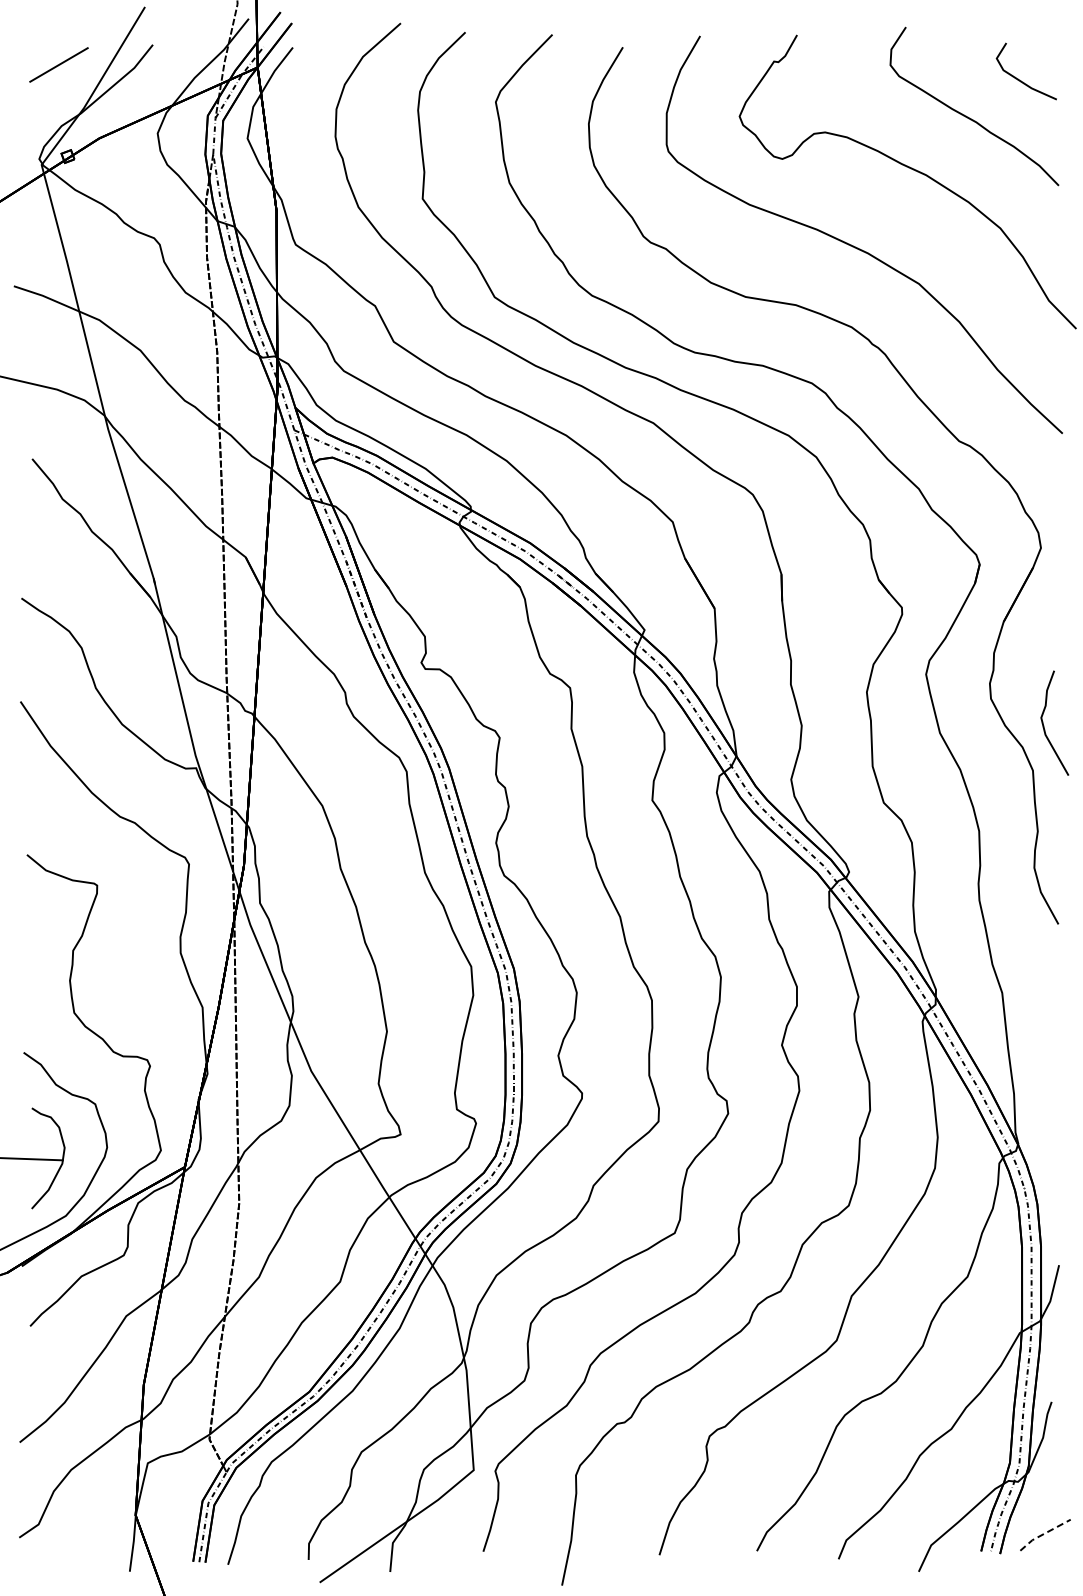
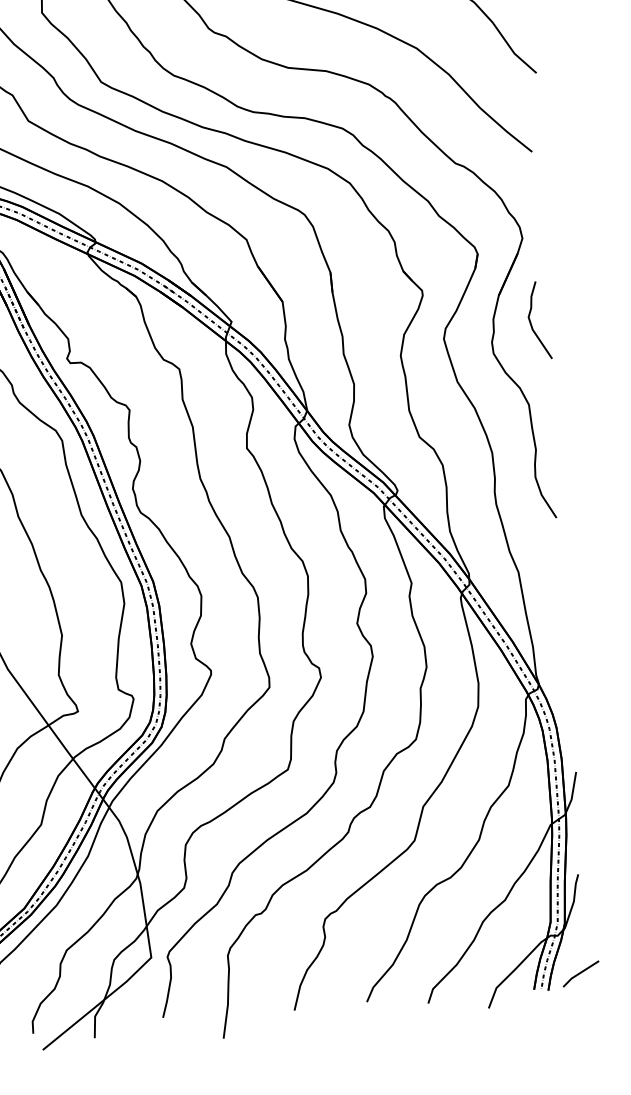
curve: (1044, 725) -> (531, 322), moved
line: (1044, 1533) -> (580, 972), dashed -> solid

